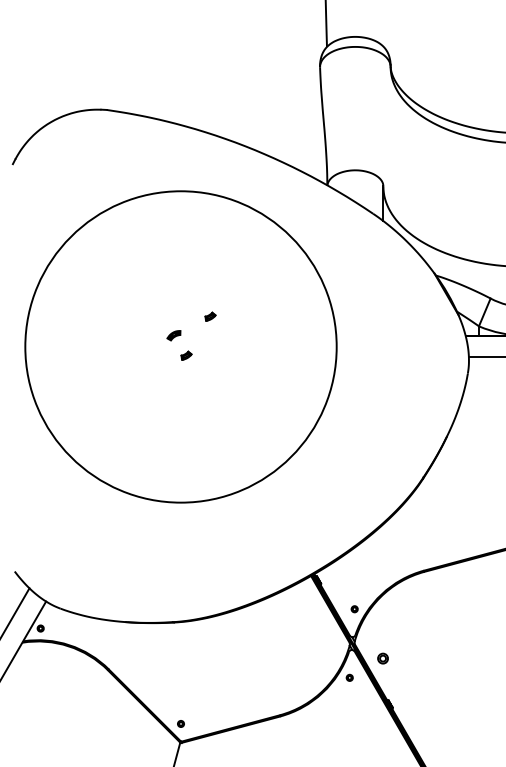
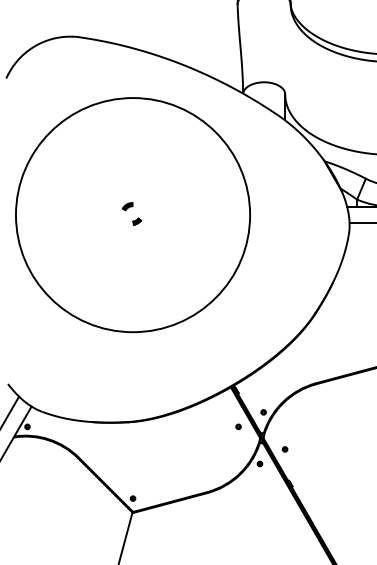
part: (210, 316) -> (155, 192), removed
part: (321, 628) -> (238, 426), added
part: (383, 658) -> (285, 449), size x0.62

